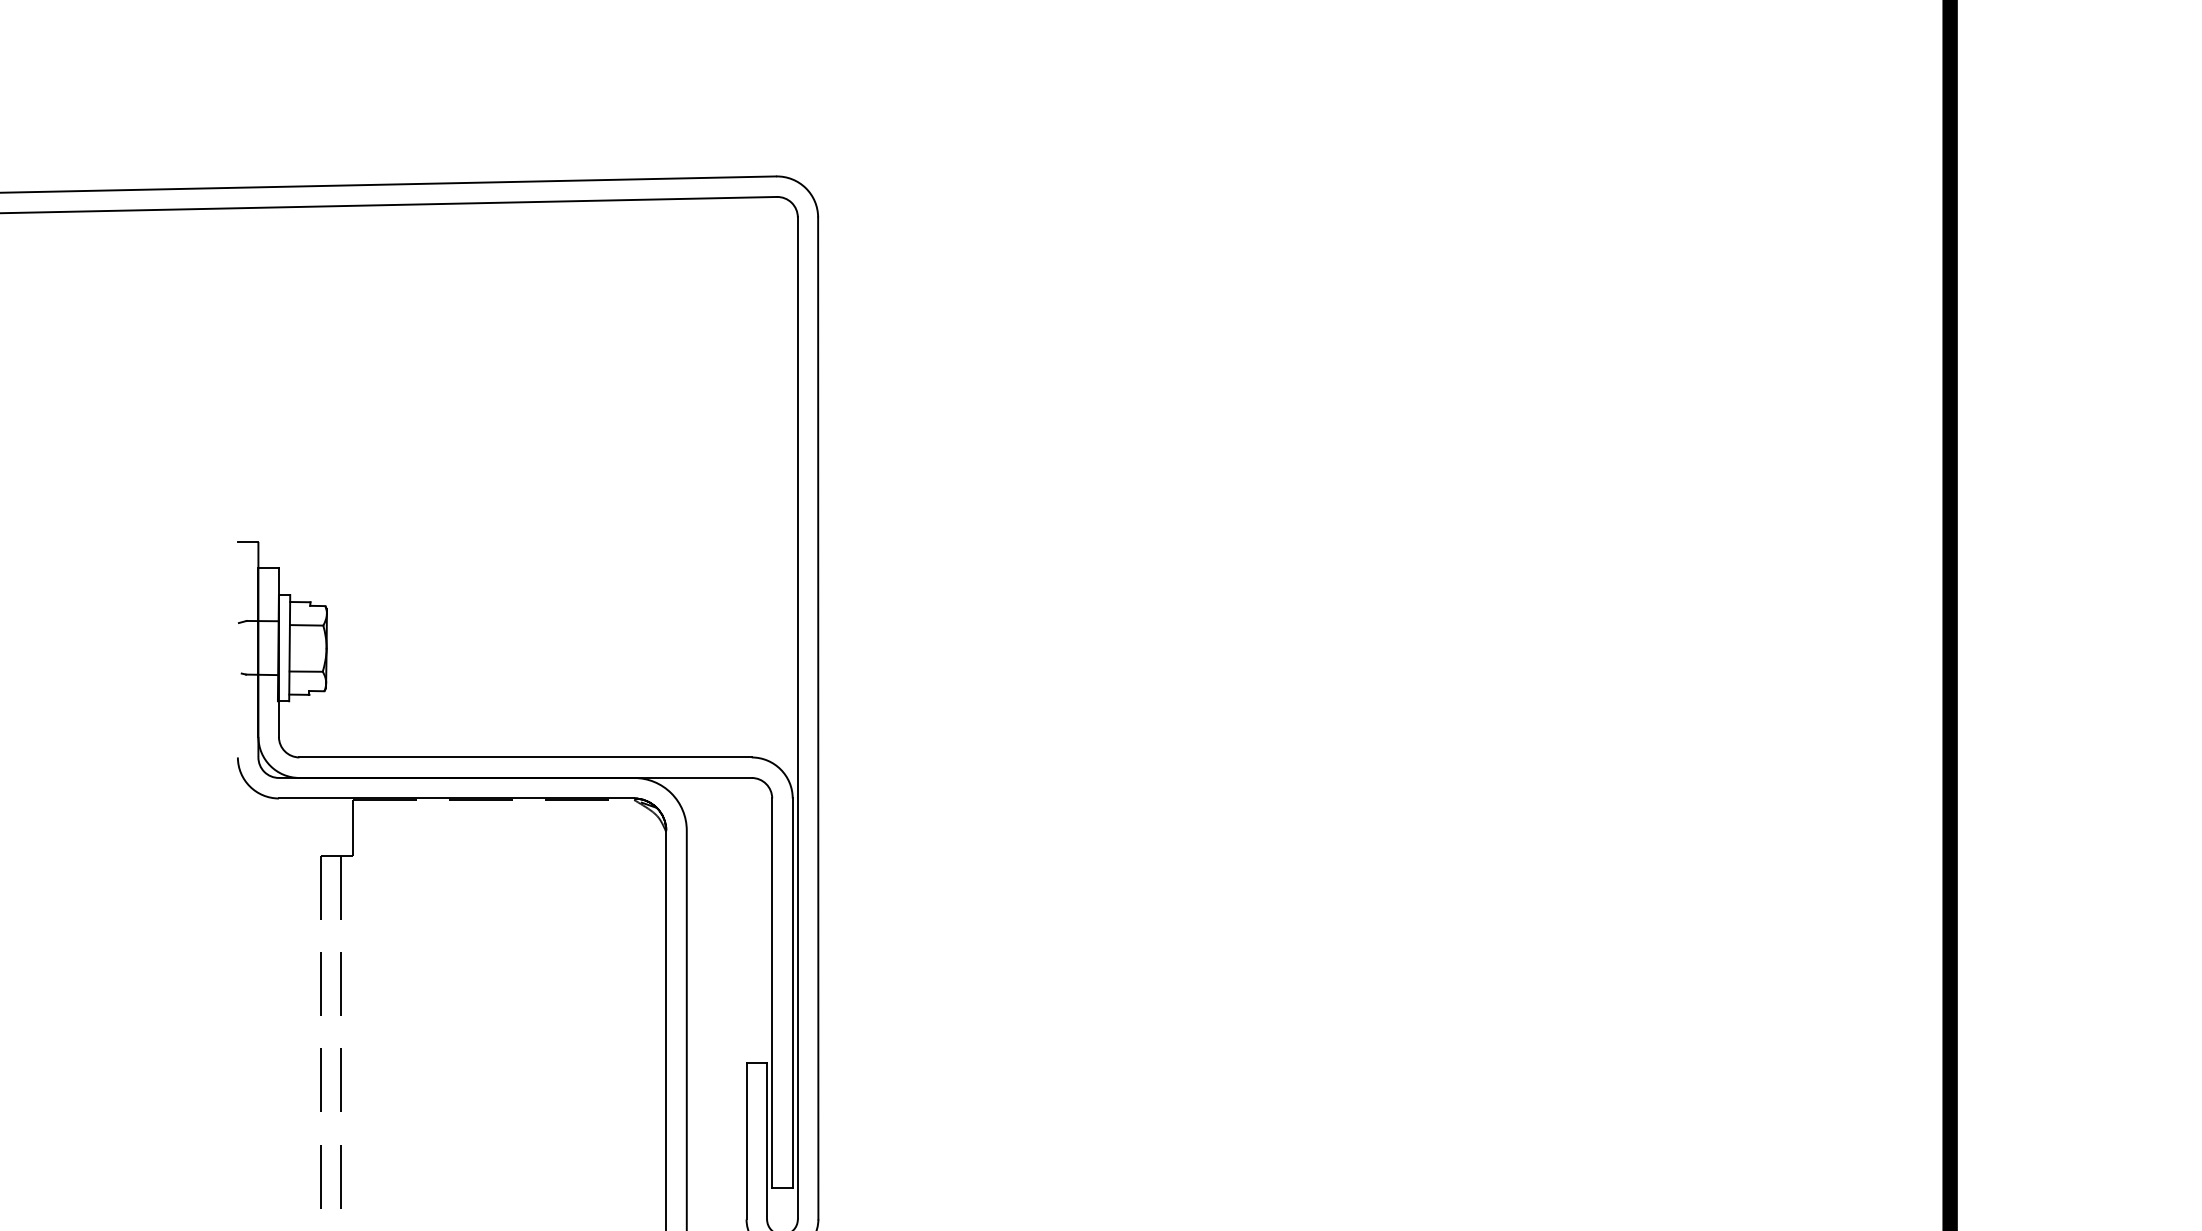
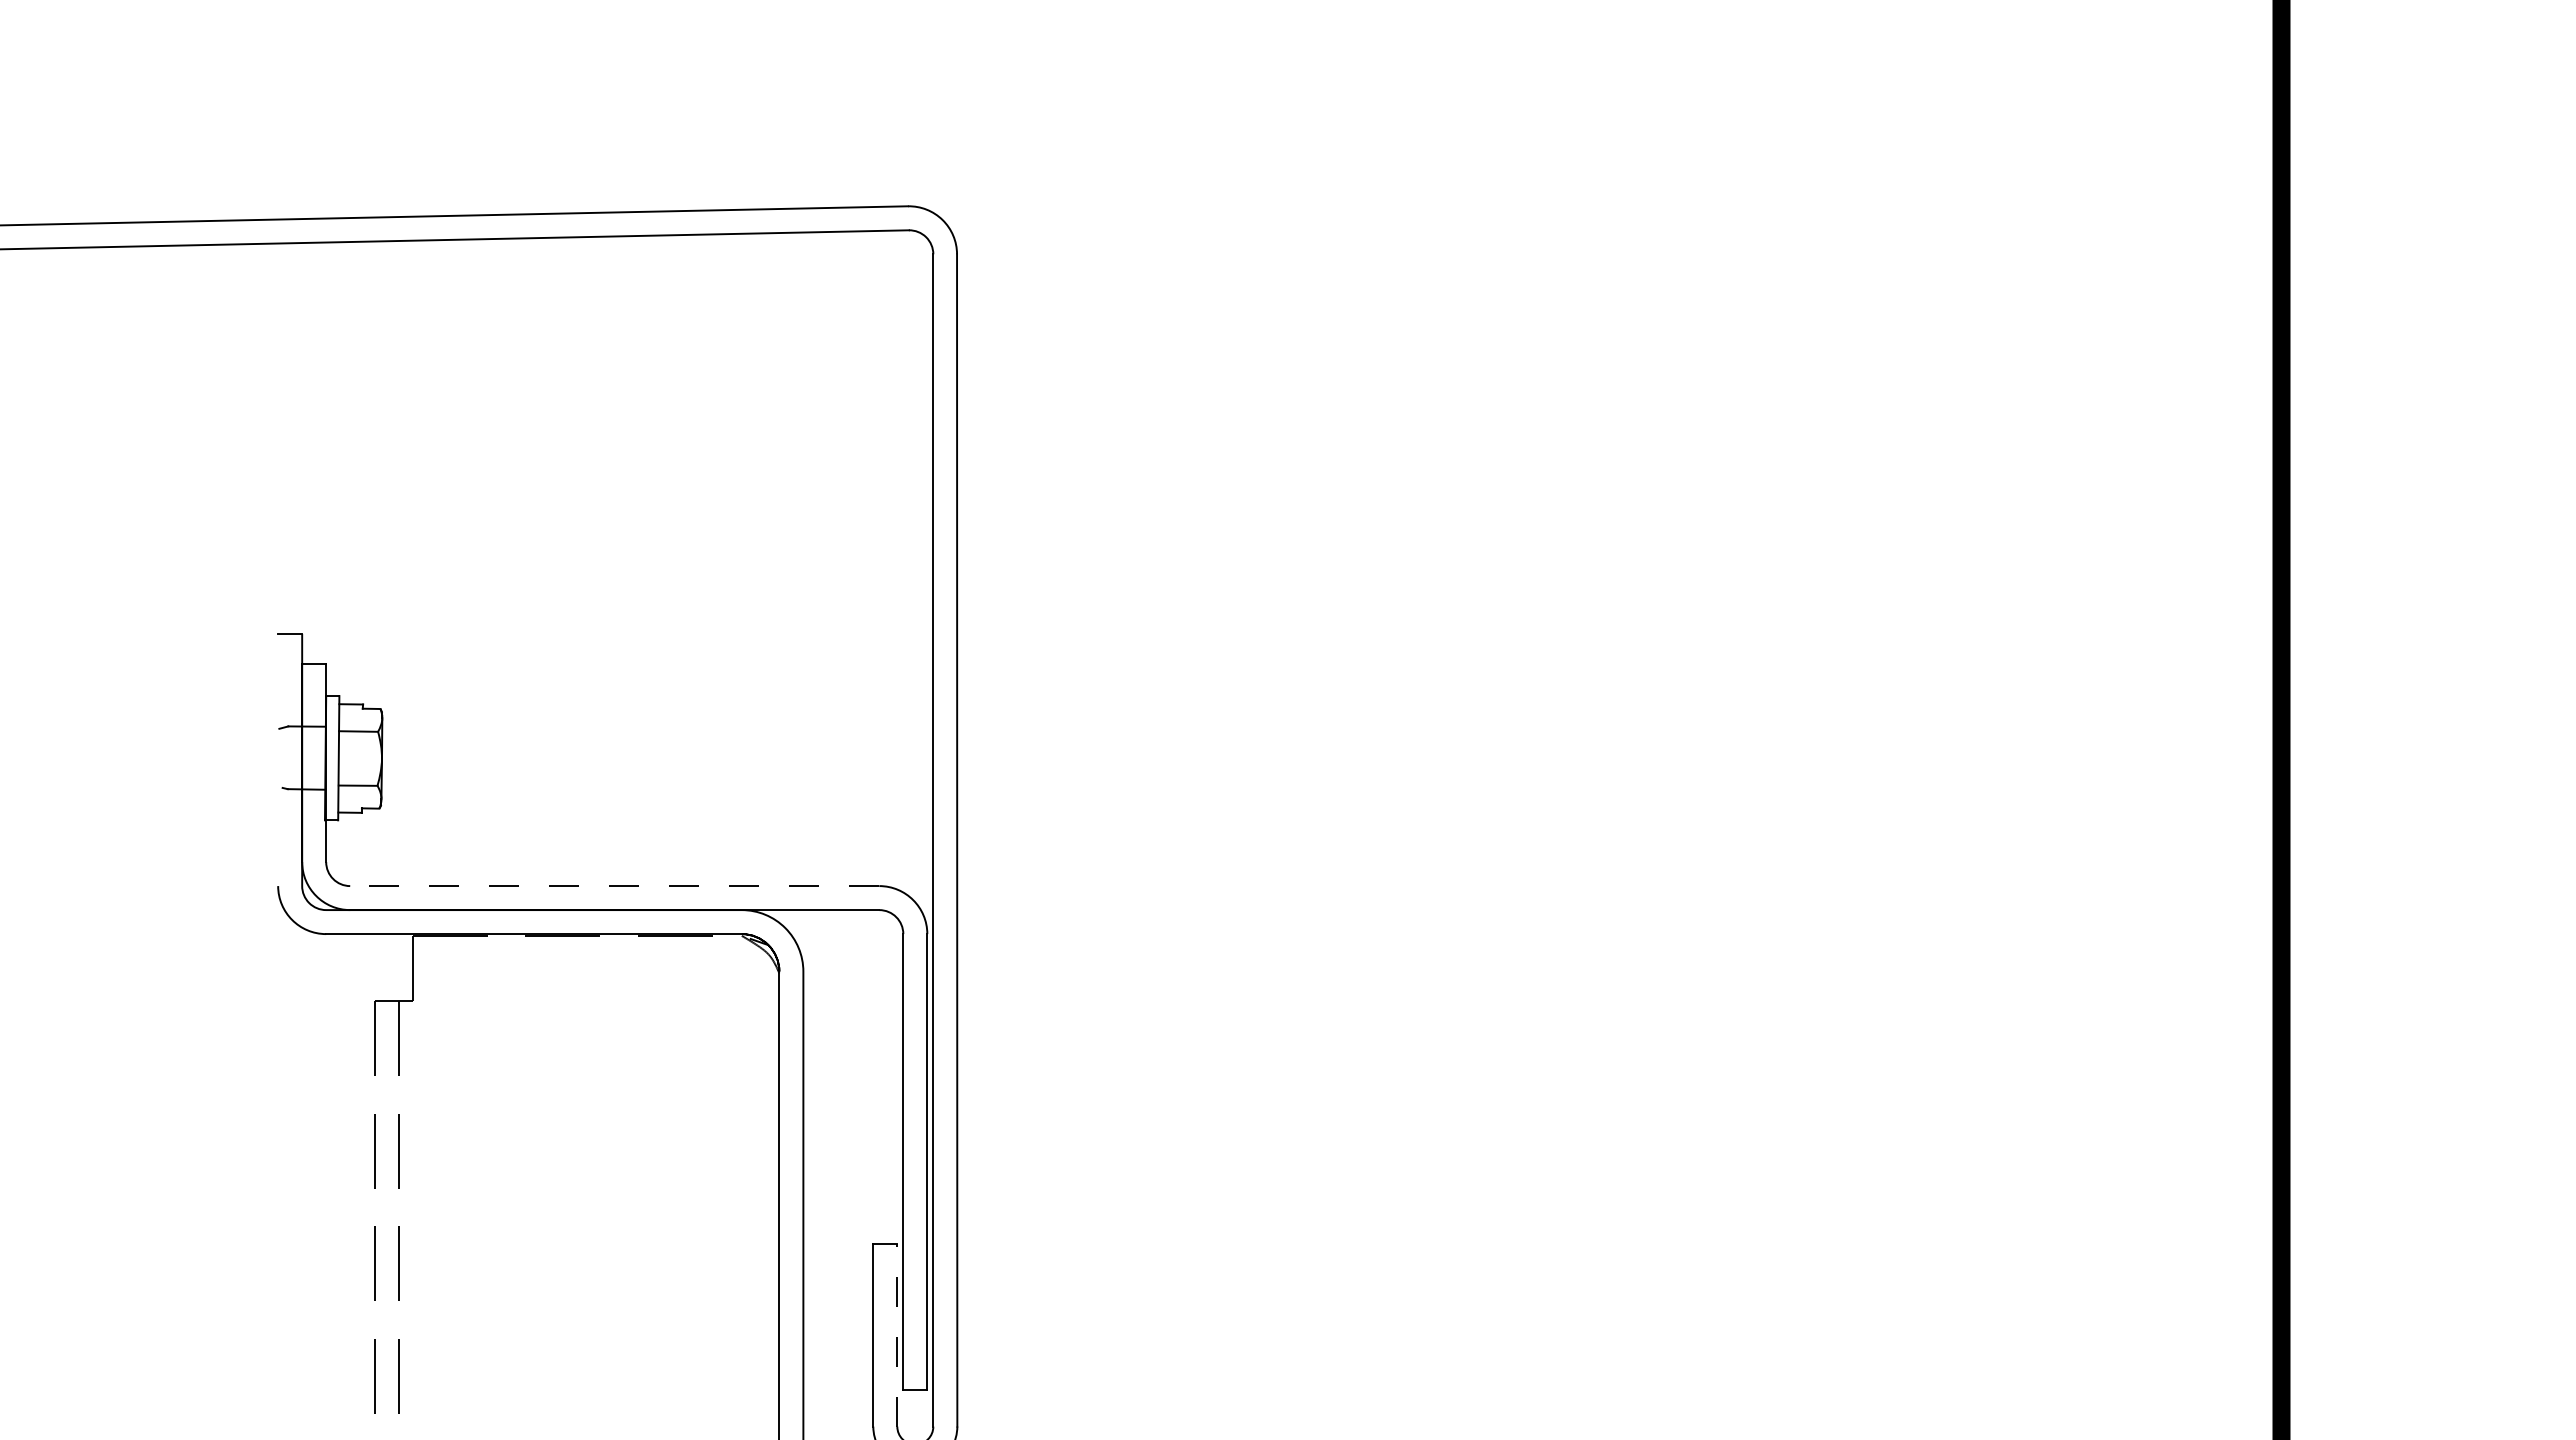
line: (525, 757) -> (614, 886), solid -> dashed
line: (767, 1141) -> (897, 1335), solid -> dashed

